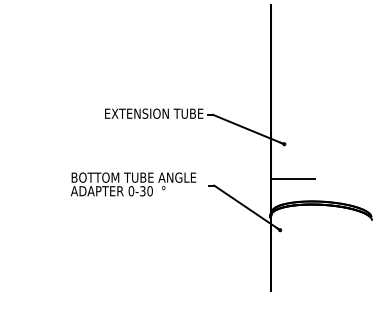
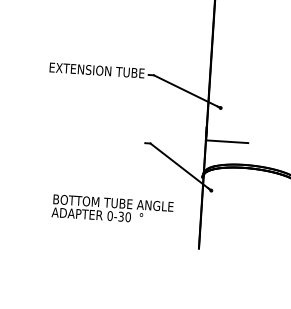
text: (133, 184) -> (112, 209), moved

